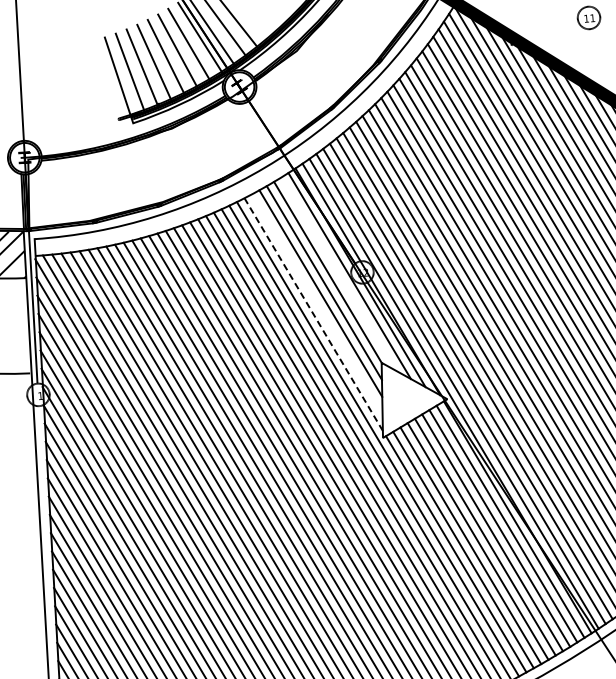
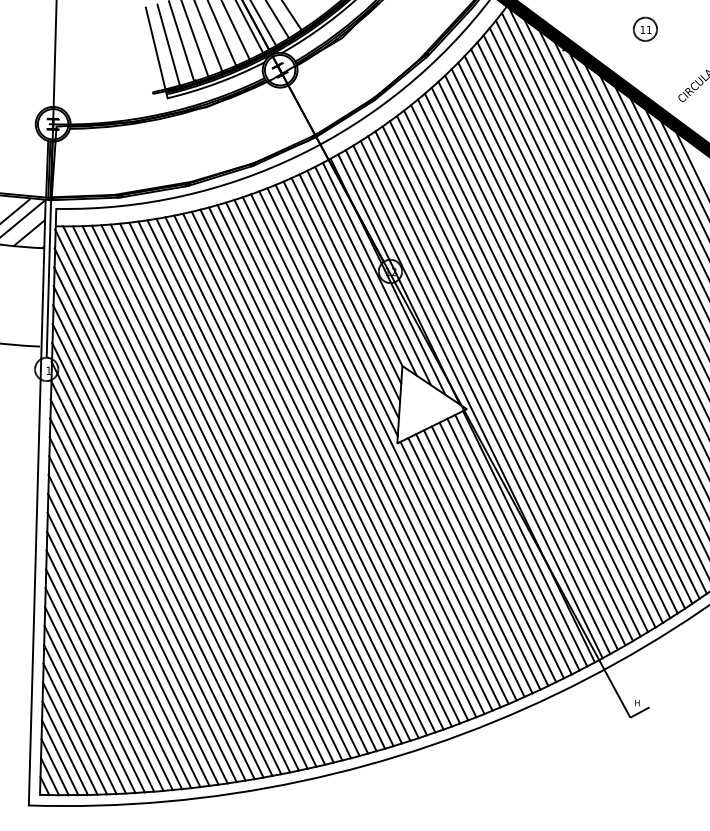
line: (338, 273) -> (365, 270), added
line: (316, 303) -> (340, 299), added
line: (313, 314) -> (336, 310), dashed -> solid

